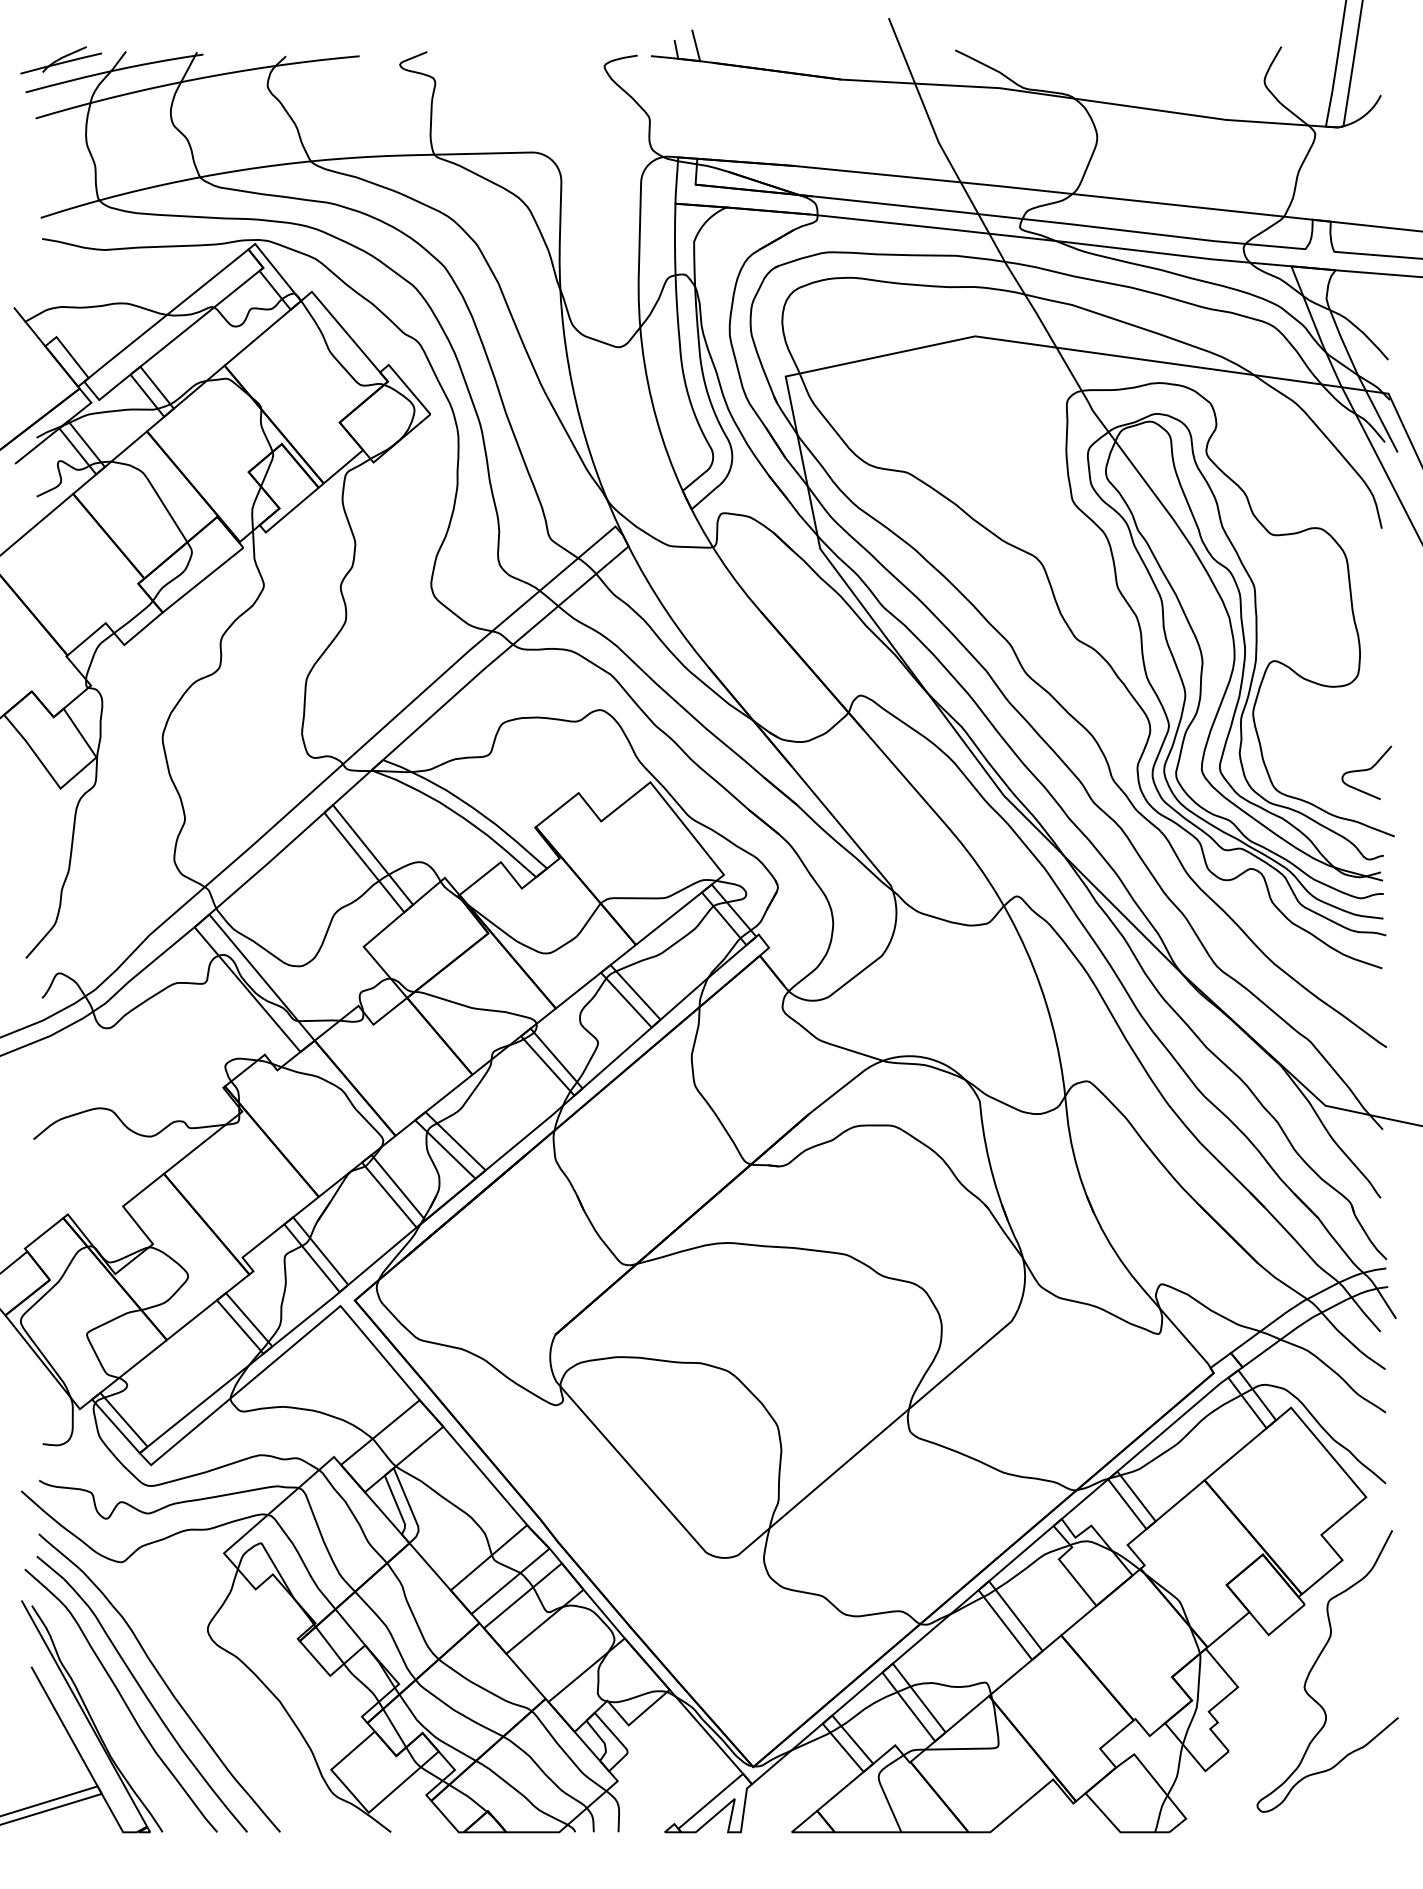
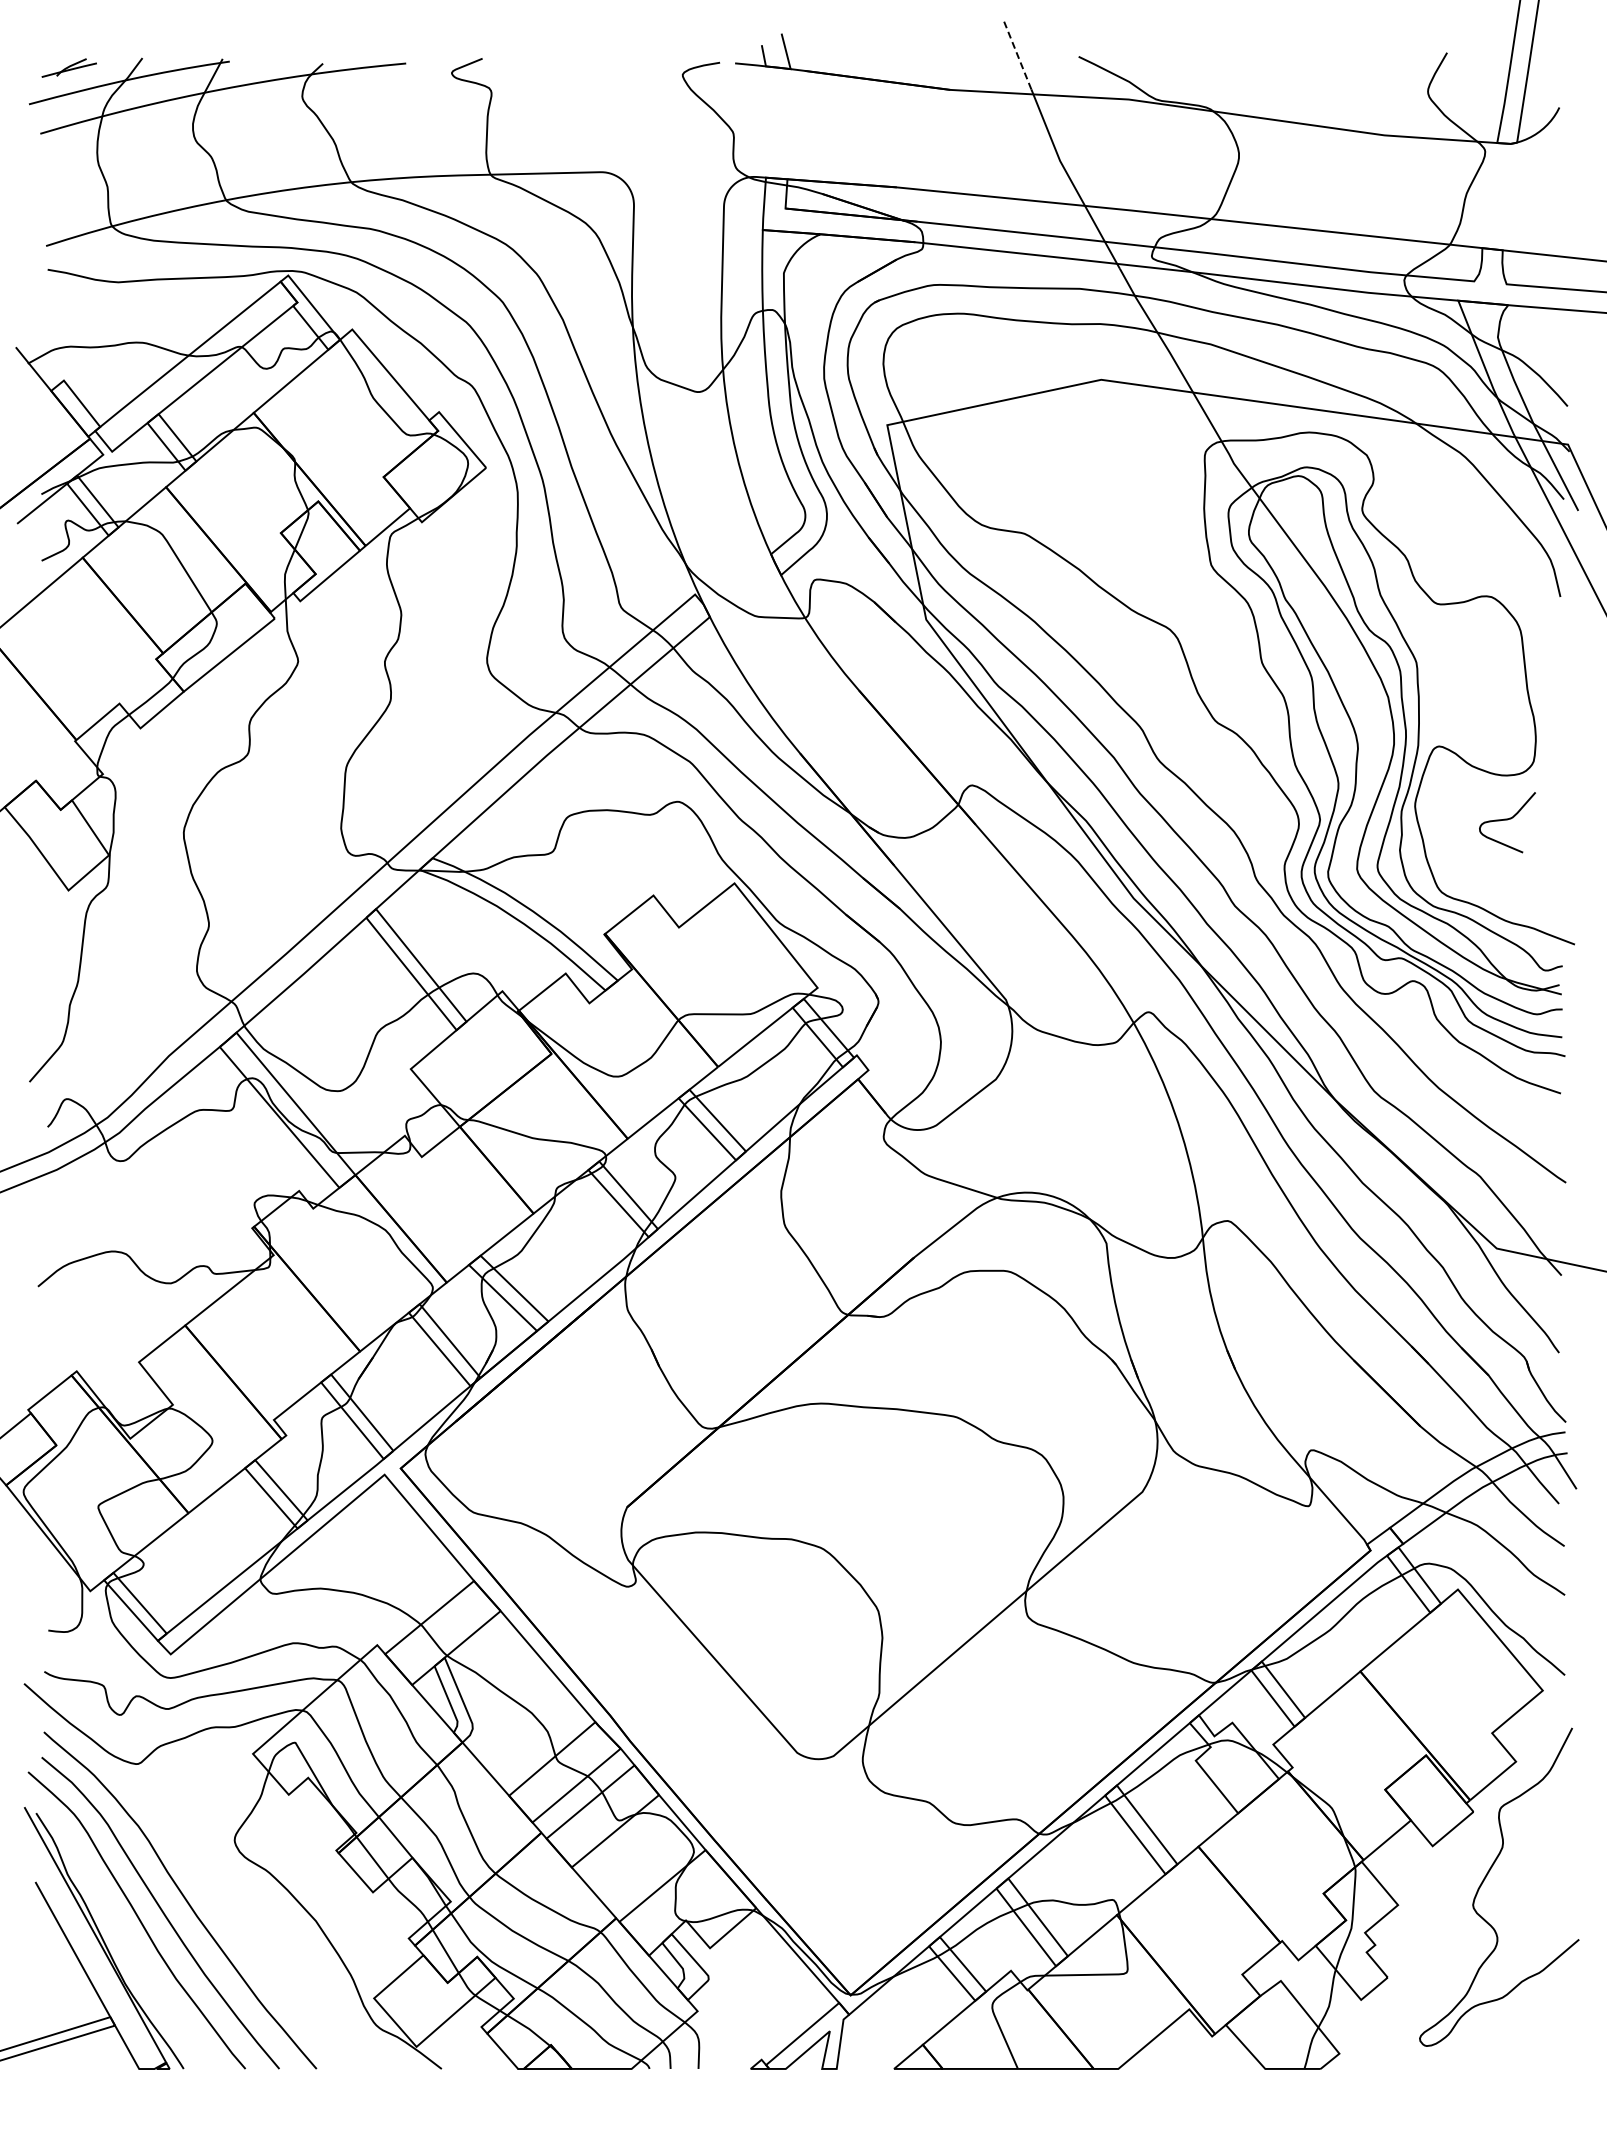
line: (901, 48) -> (1017, 54), solid -> dashed
part: (61, 59) -> (69, 67), size x0.6
curve: (1366, 770) -> (1507, 820), moved

